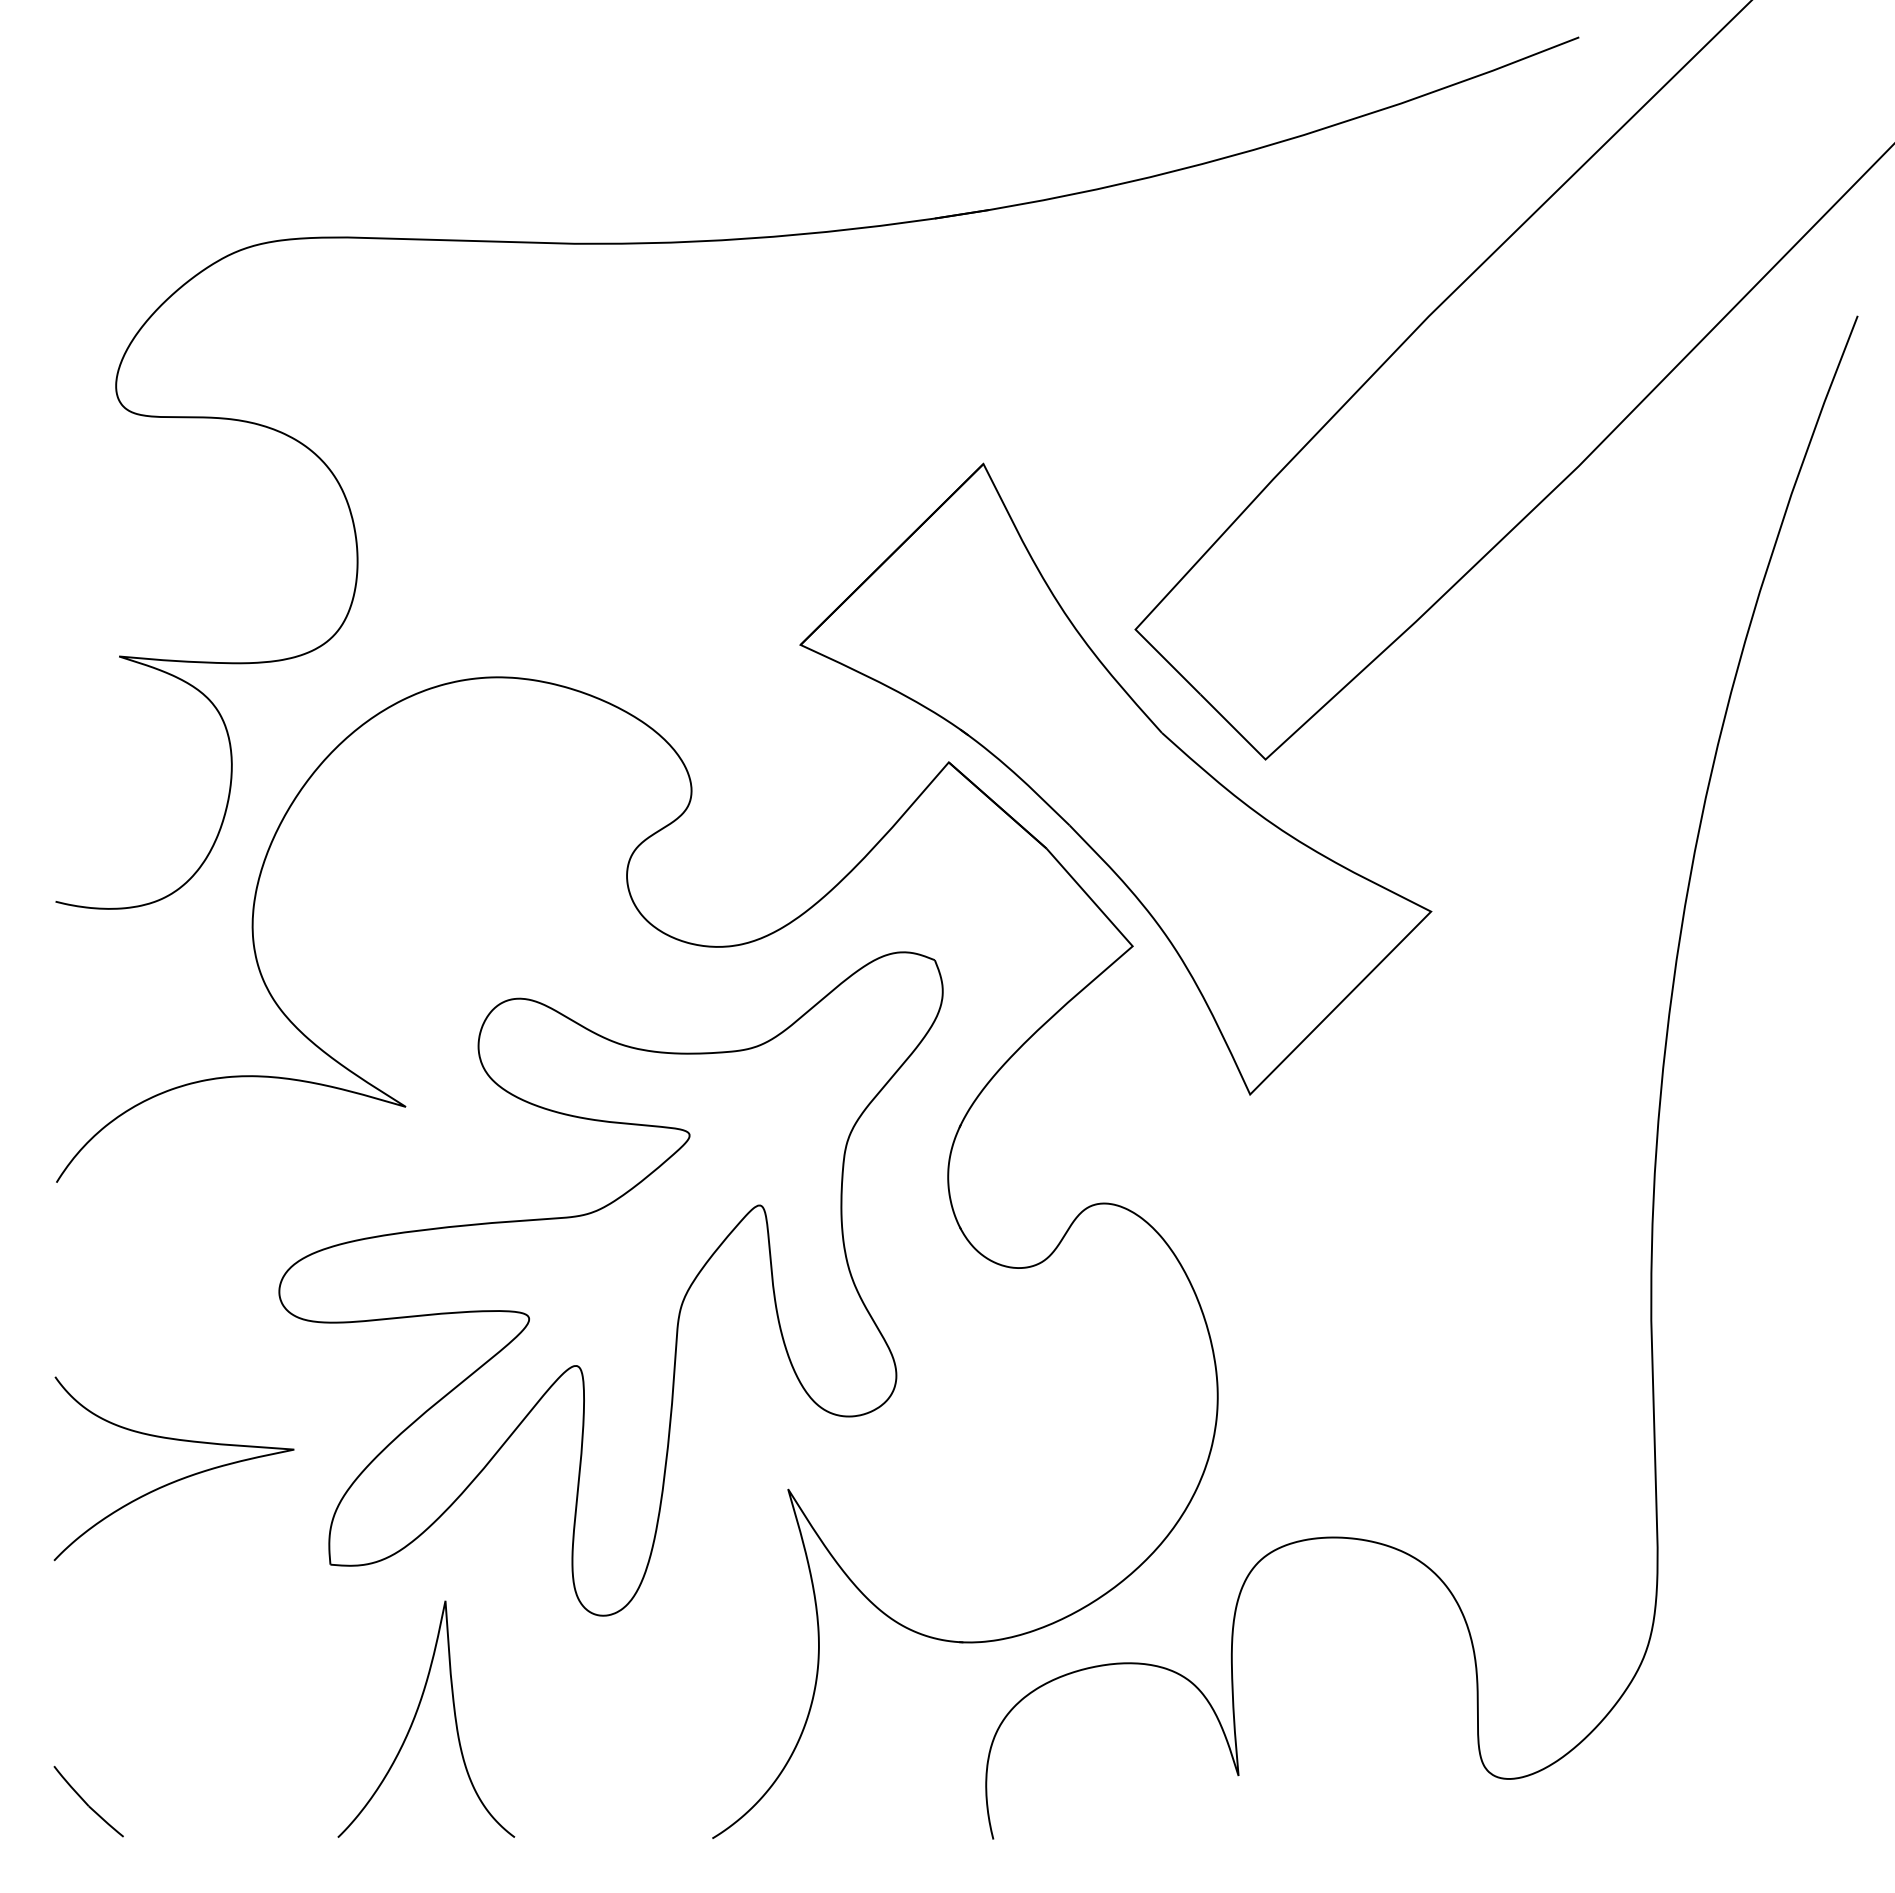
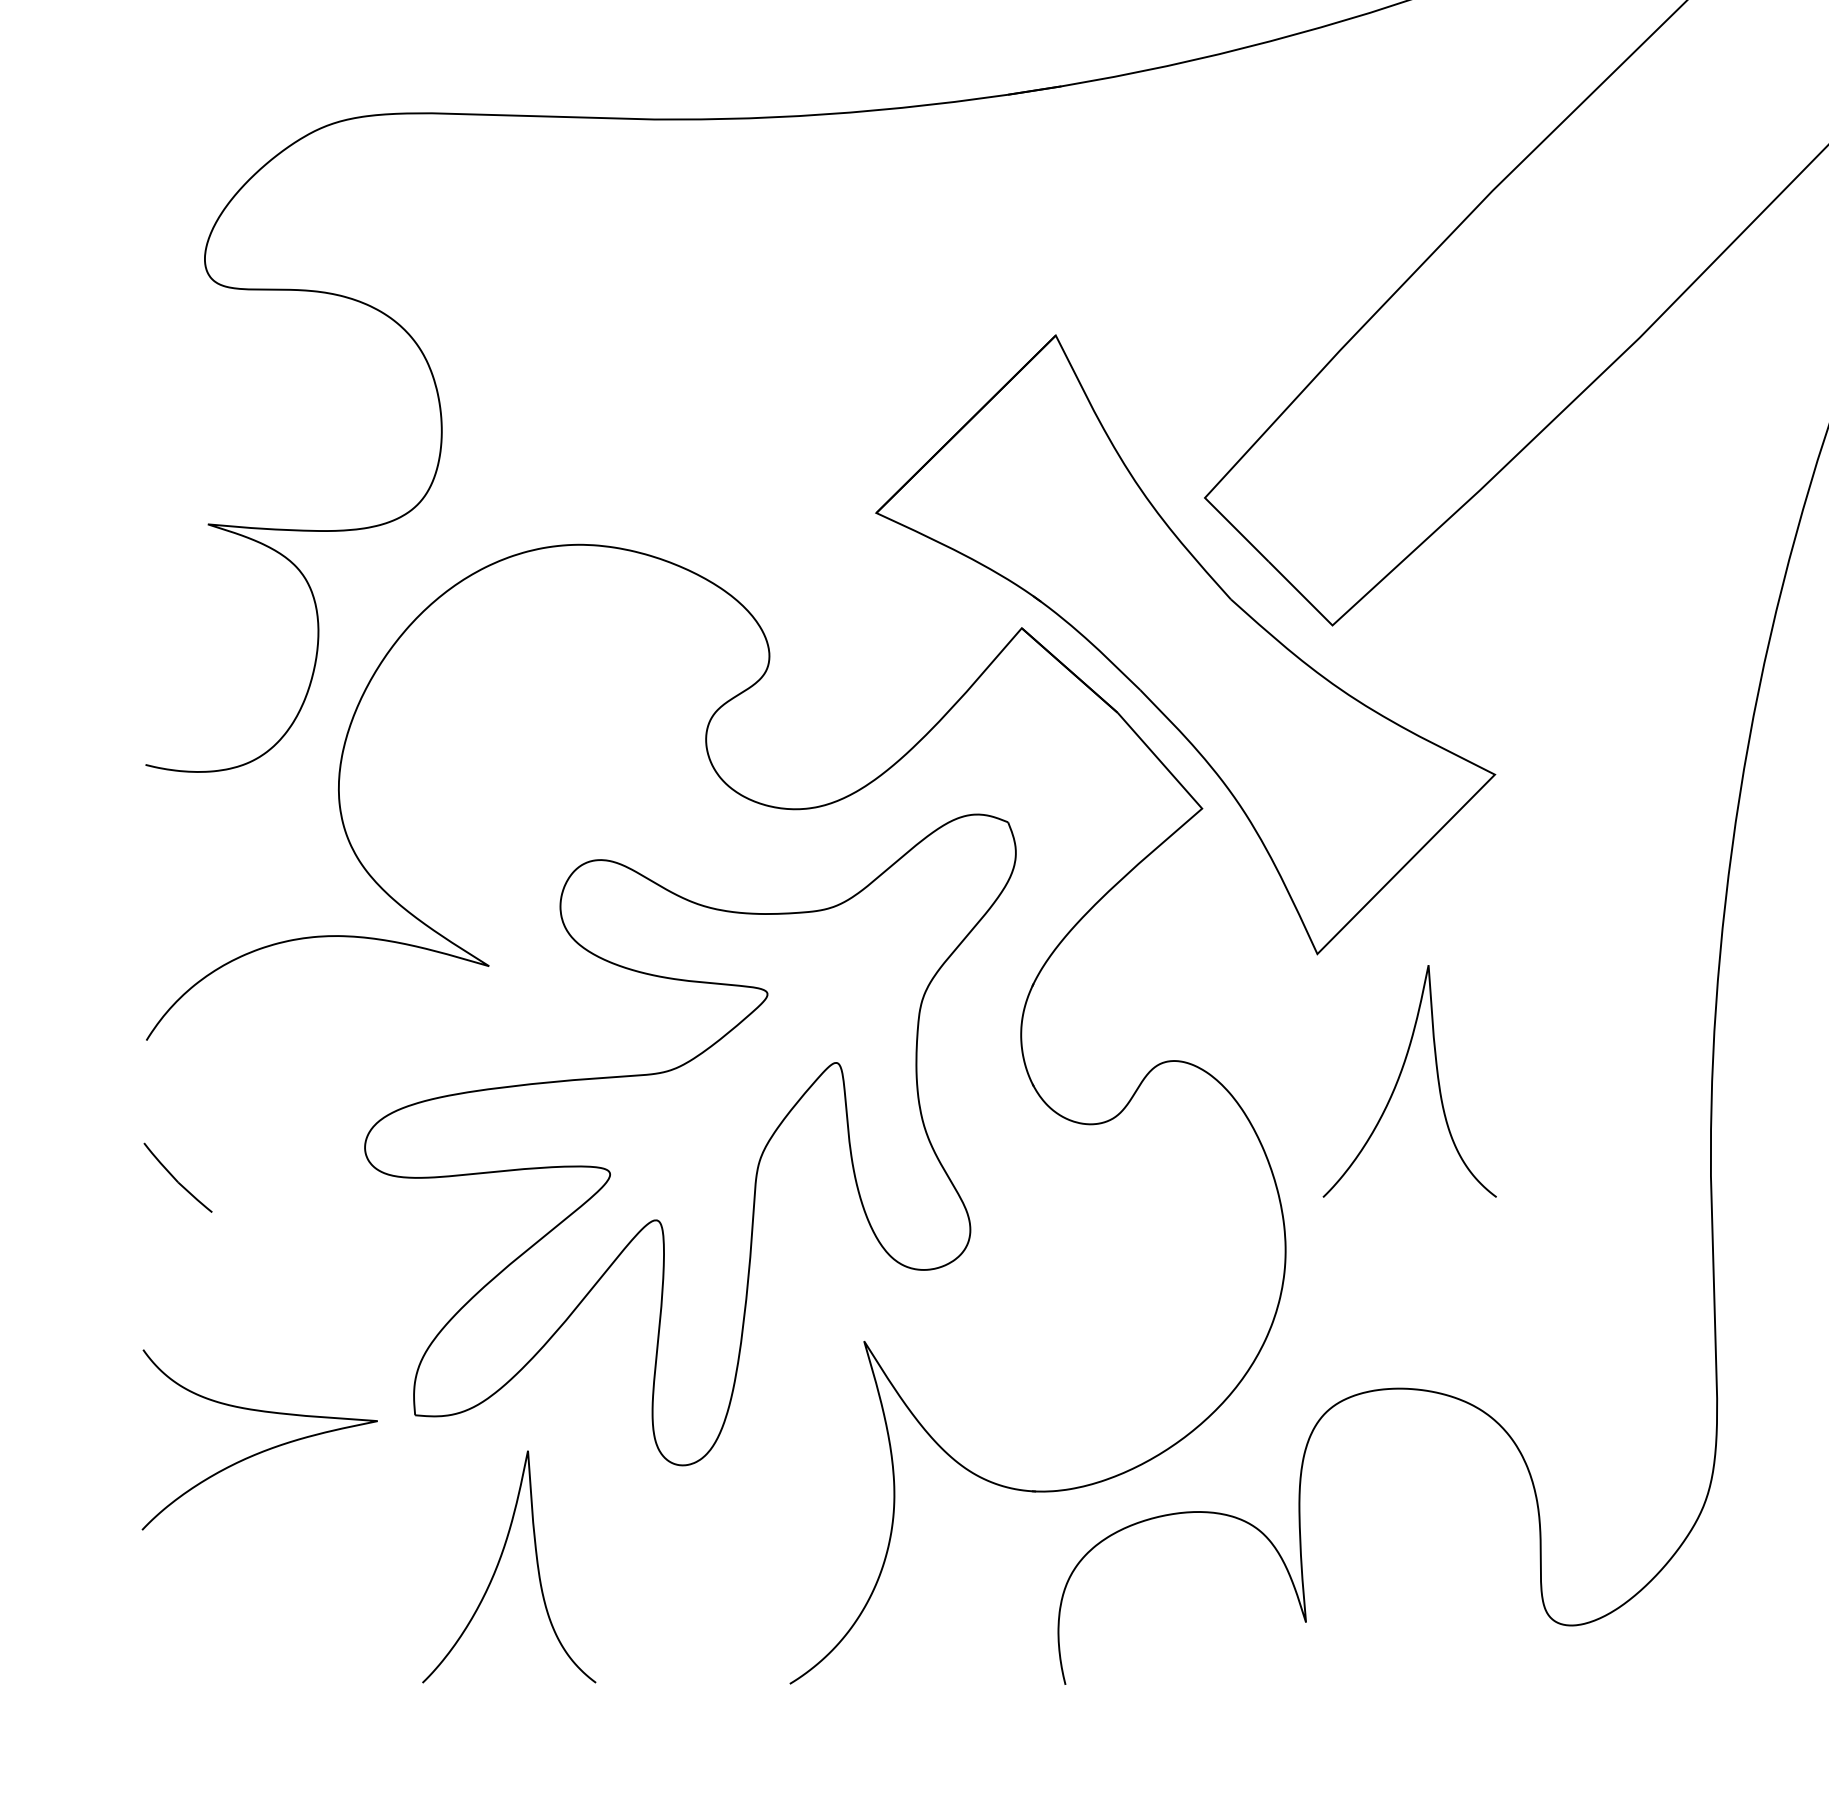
curve: (1334, 1220) -> (1400, 1077), added
curve: (179, 1478) -> (265, 1449), moved
part: (88, 1801) -> (177, 1177), moved

